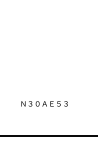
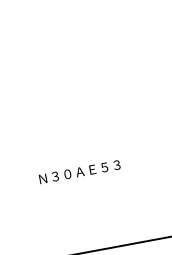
text: (44, 103) -> (79, 171), moved

